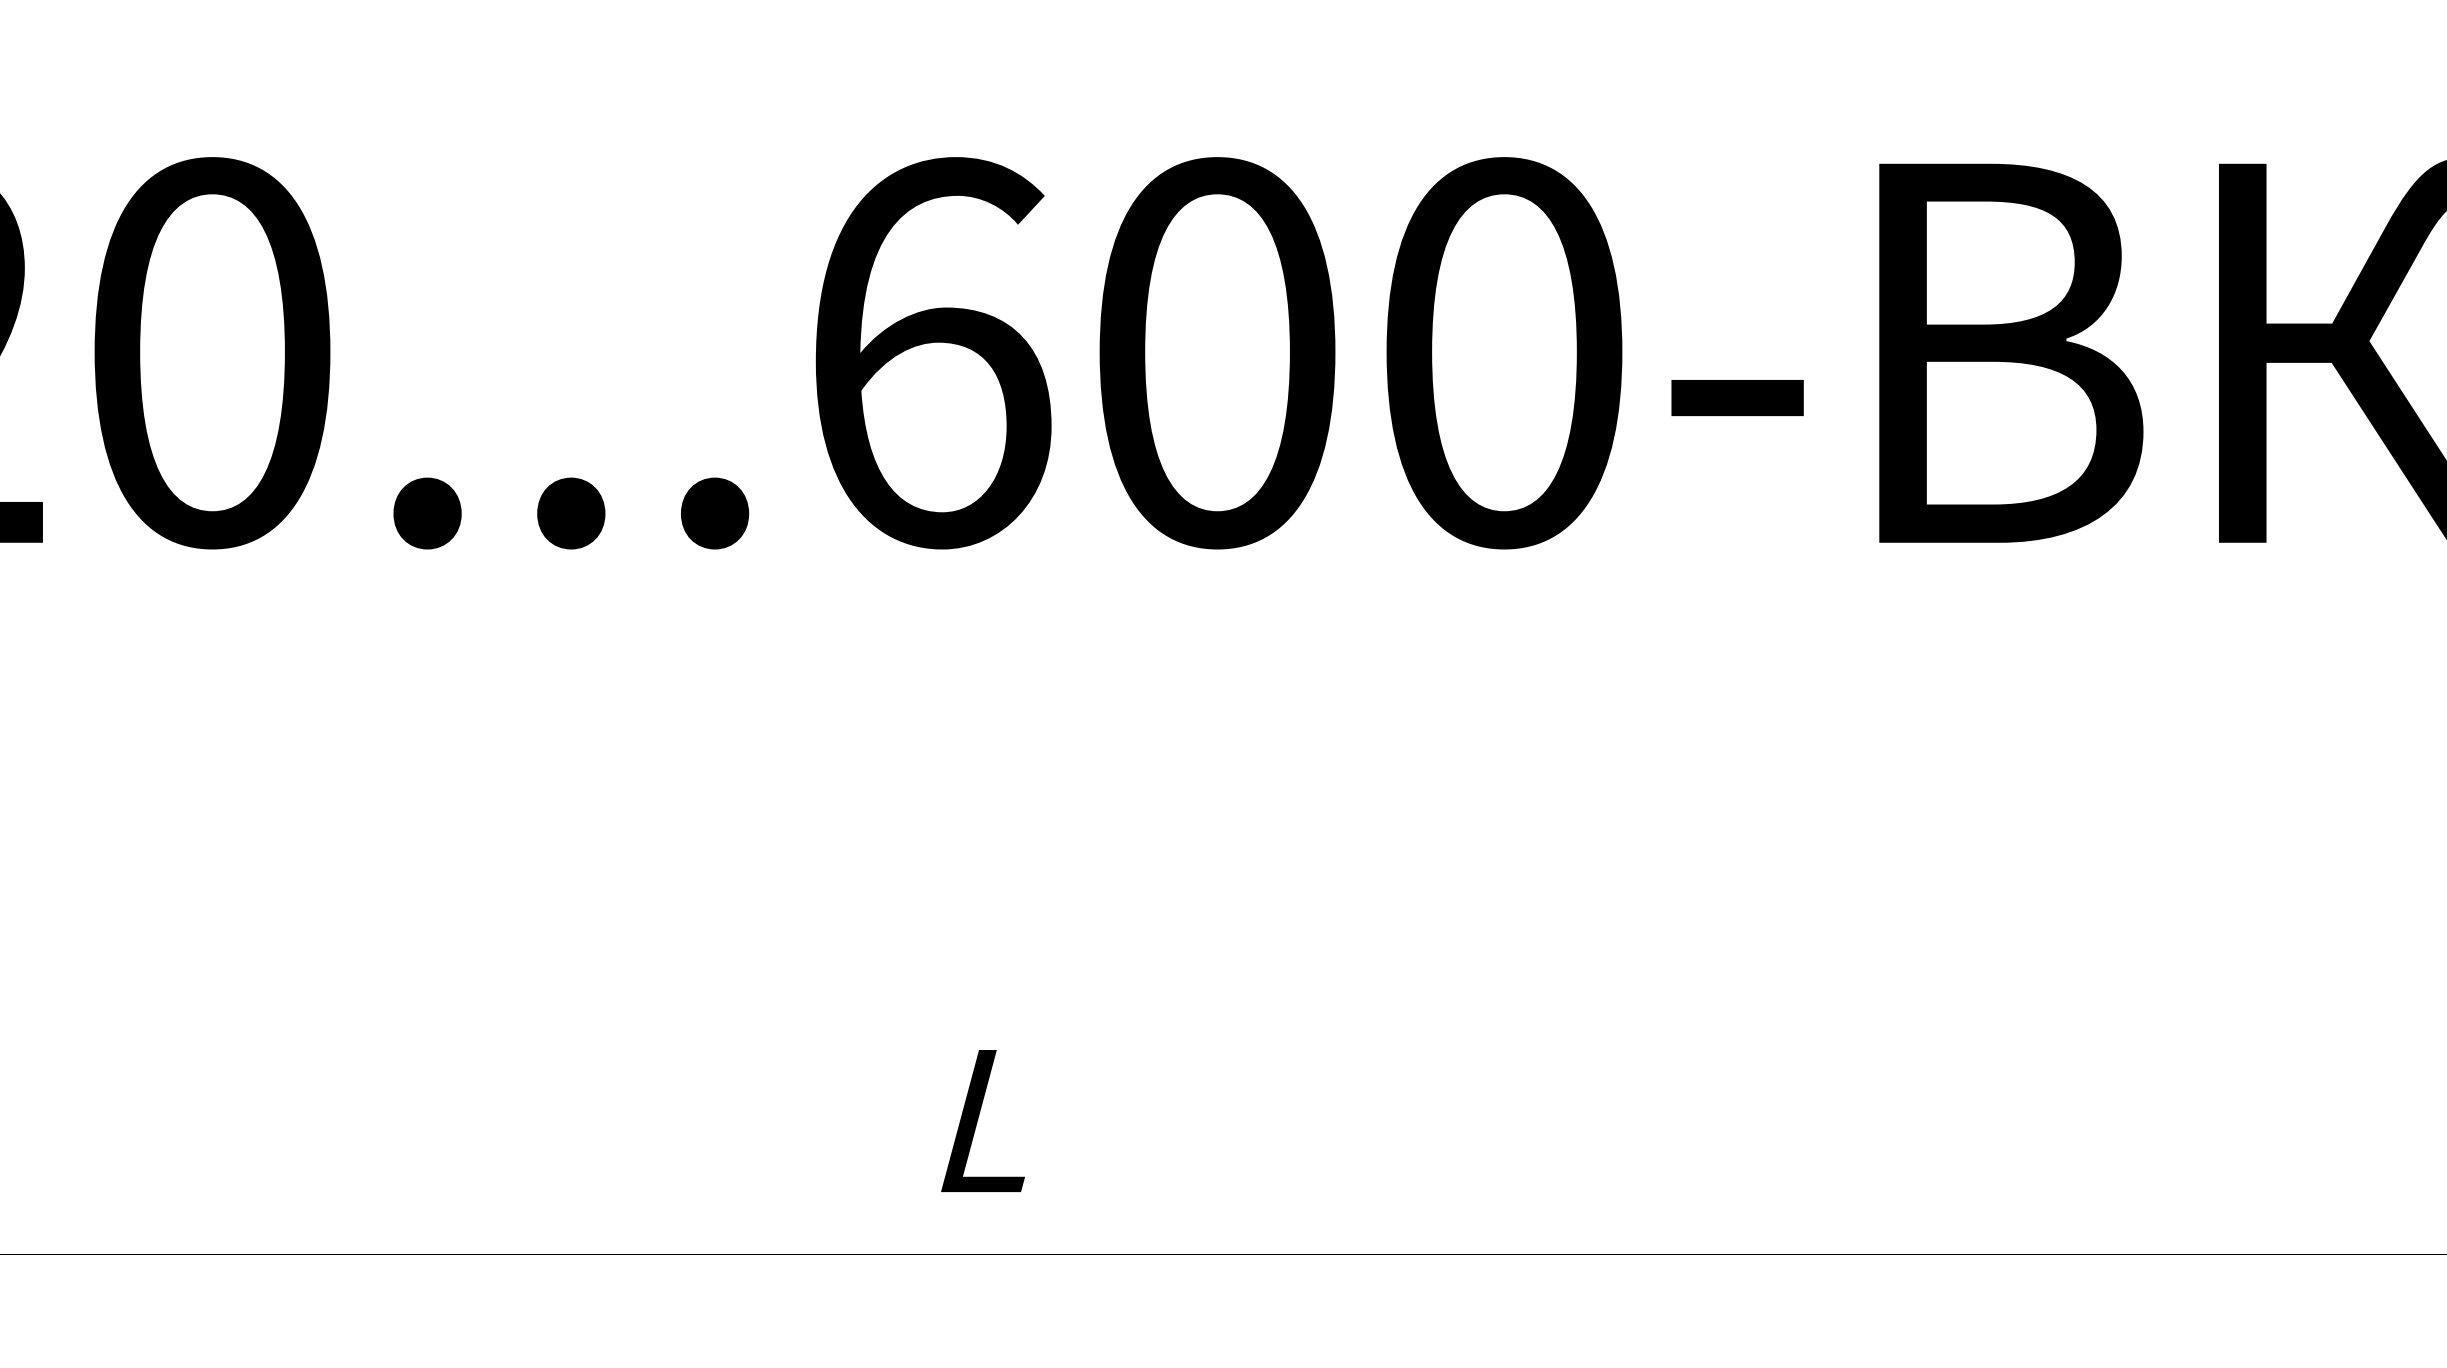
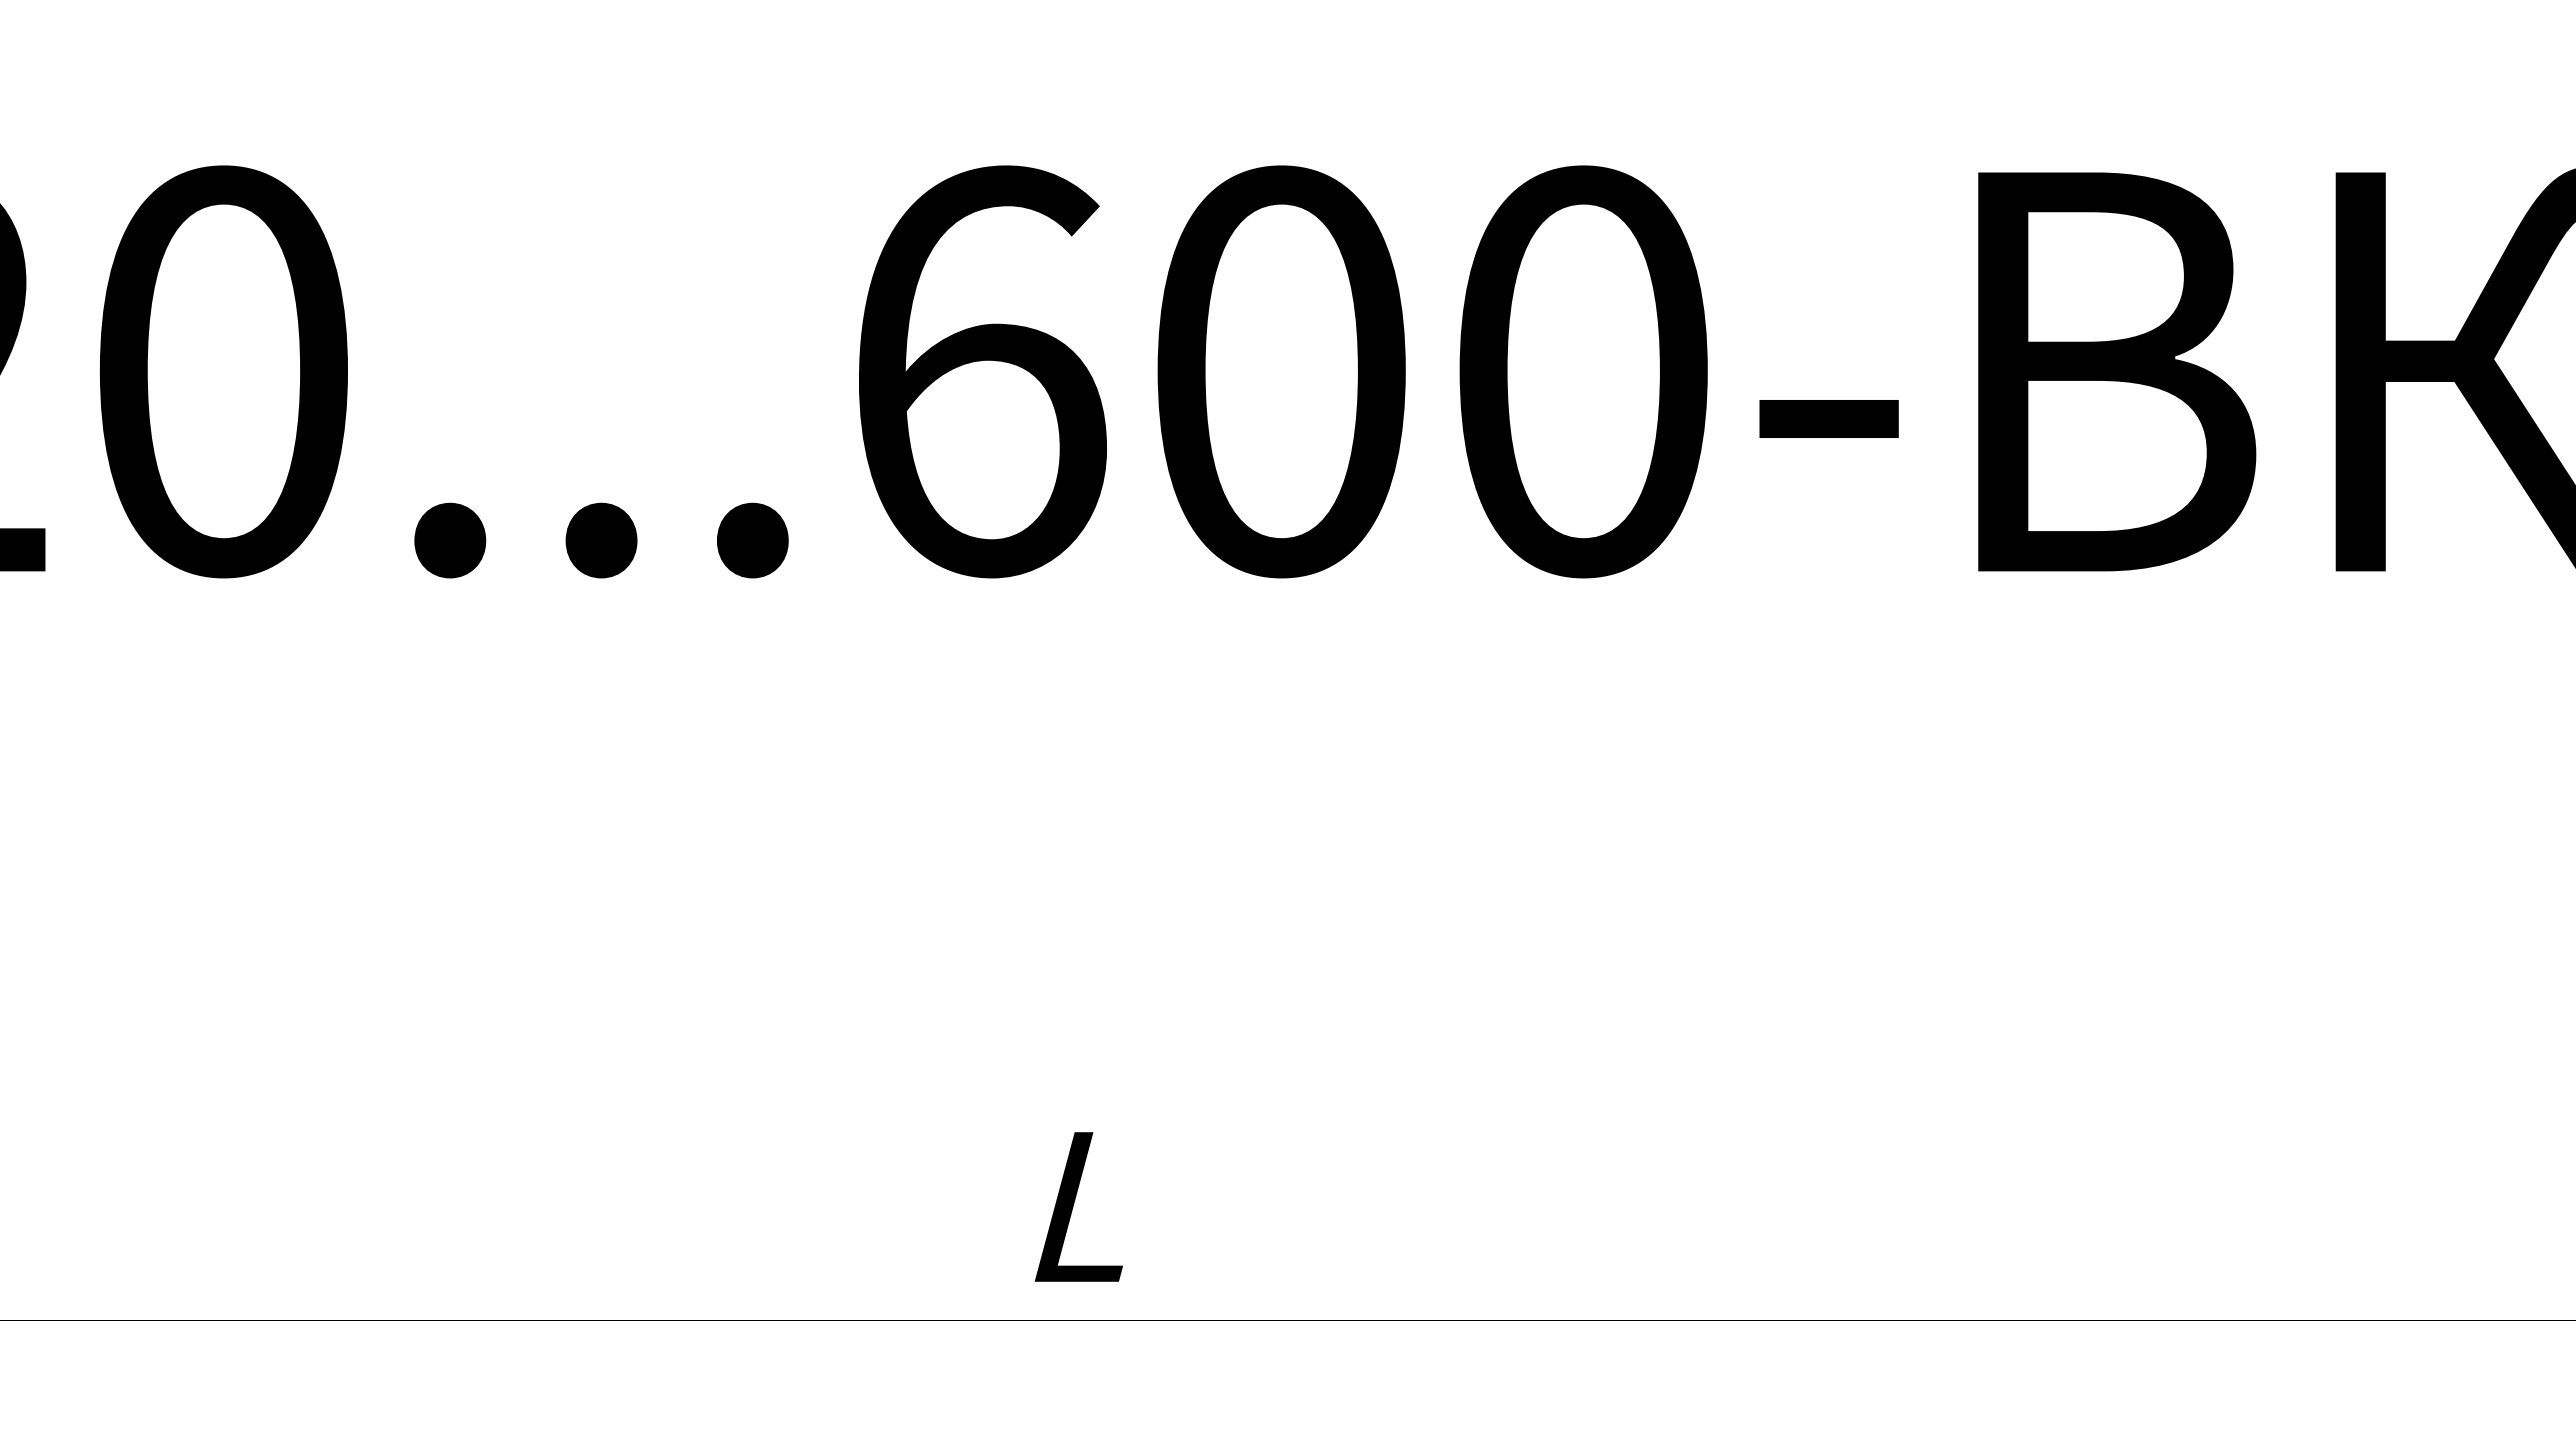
text: (982, 1120) -> (1078, 1206), moved

